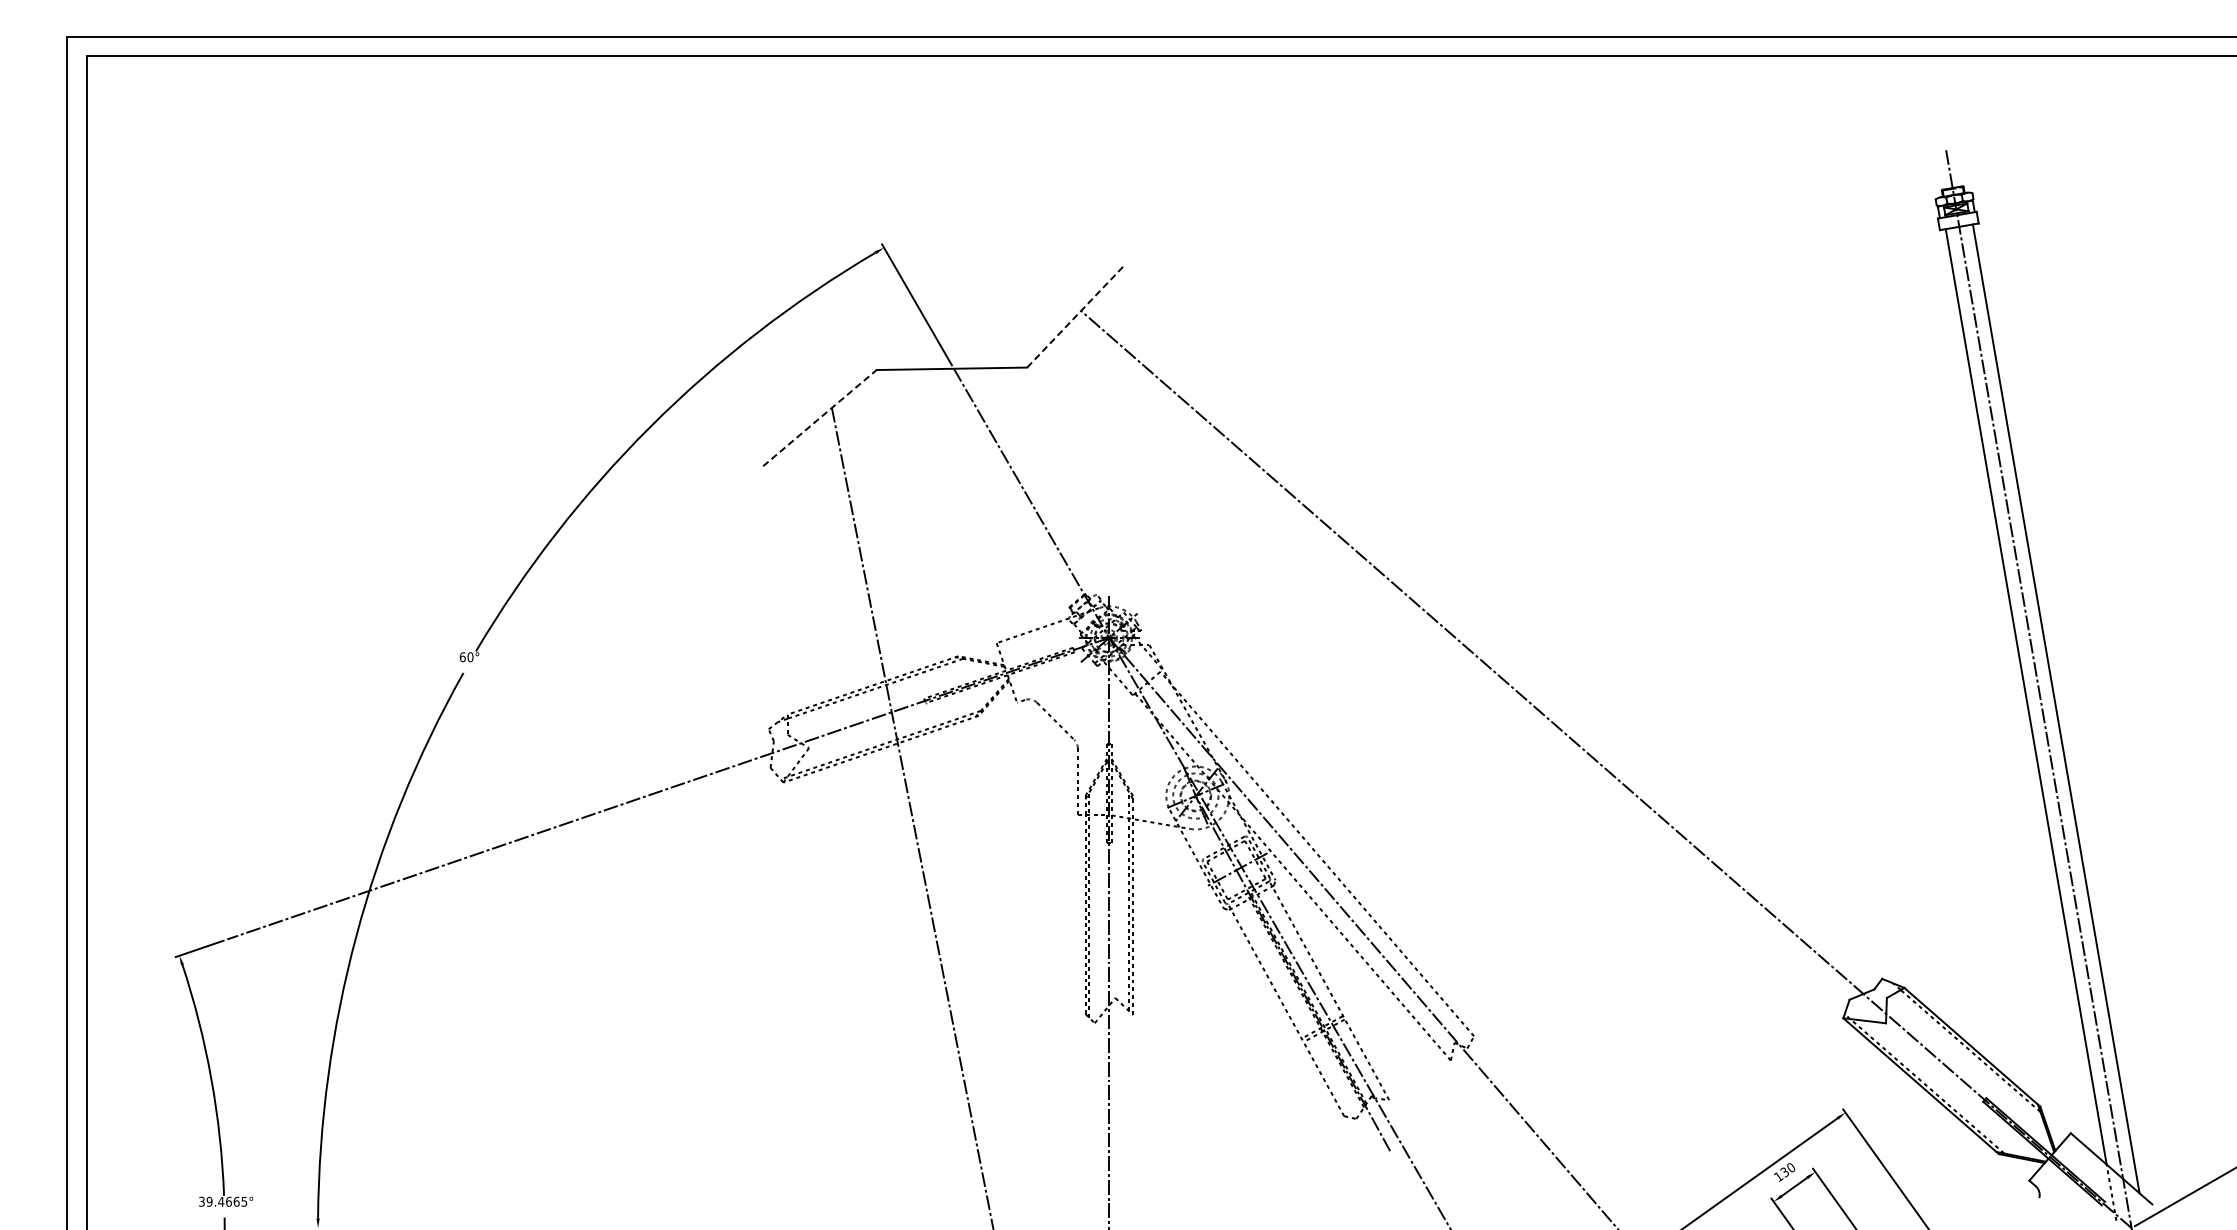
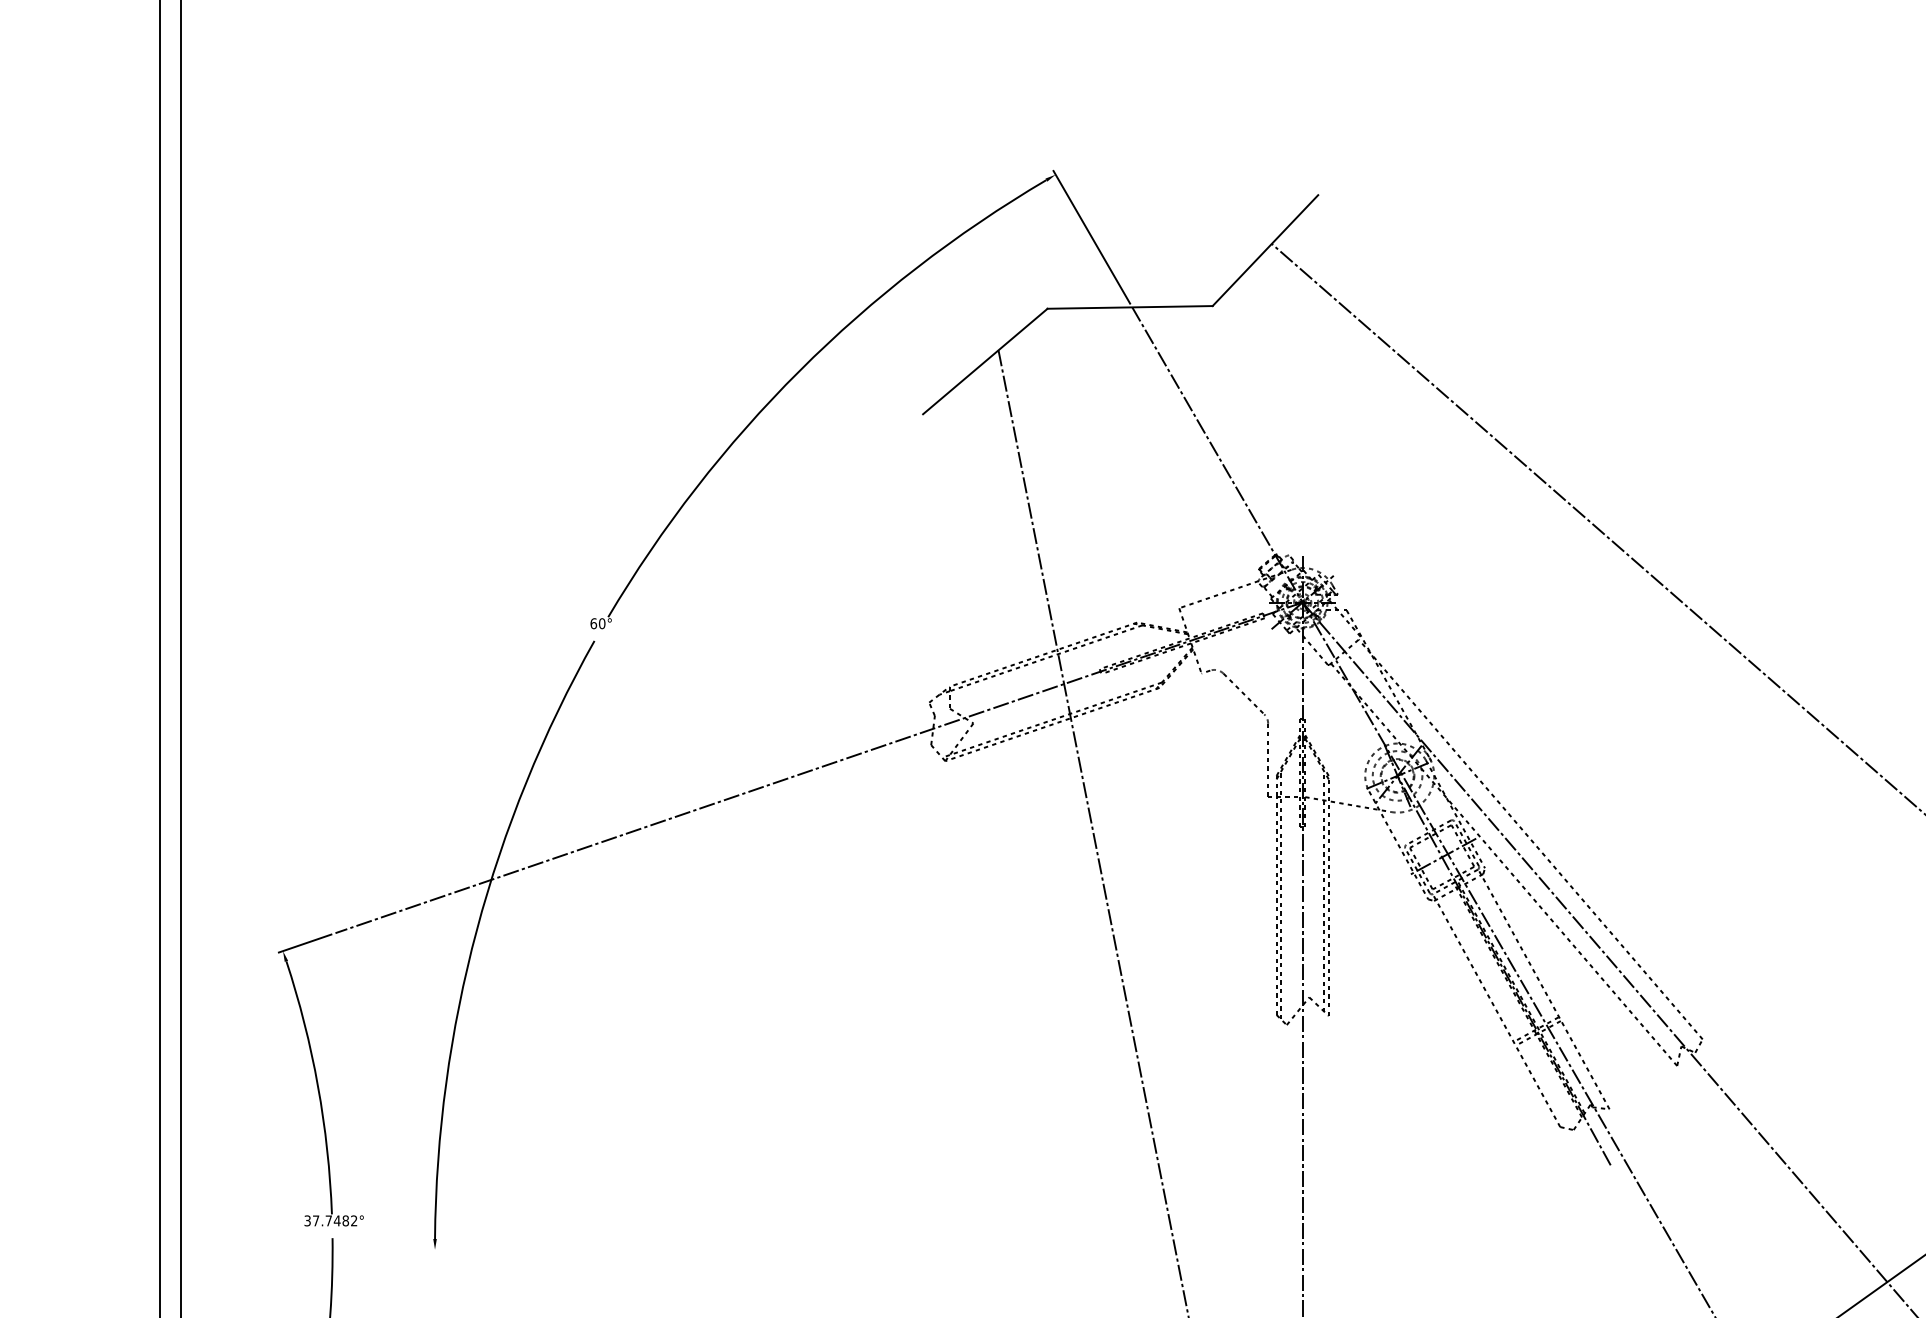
line: (1075, 317) -> (1265, 251), dashed -> solid
line: (820, 417) -> (985, 360), dashed -> solid
text: (226, 1201) -> (334, 1220), 39.4665° -> 37.7482°

